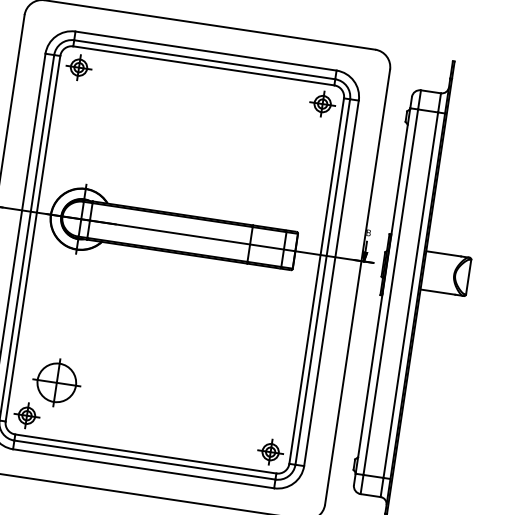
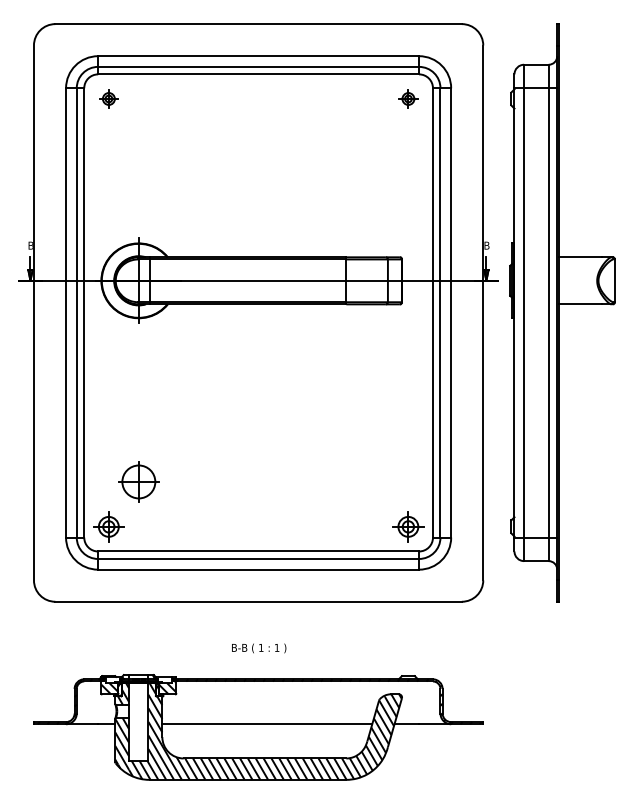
part: (78, 67) -> (108, 98), size x0.6
part: (322, 103) -> (408, 98), size x0.6
part: (56, 382) -> (138, 481), size x0.7

